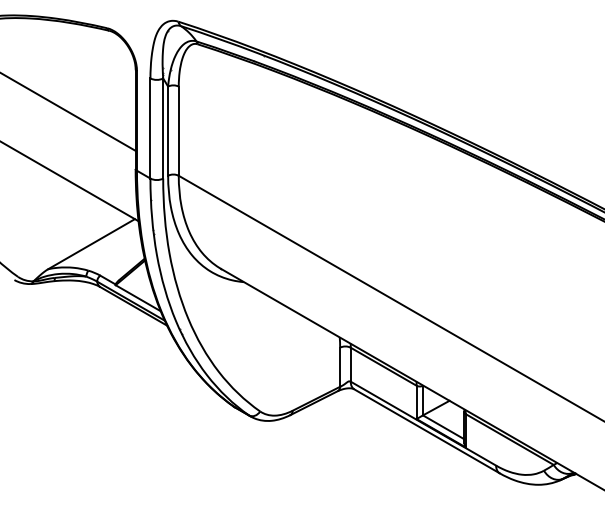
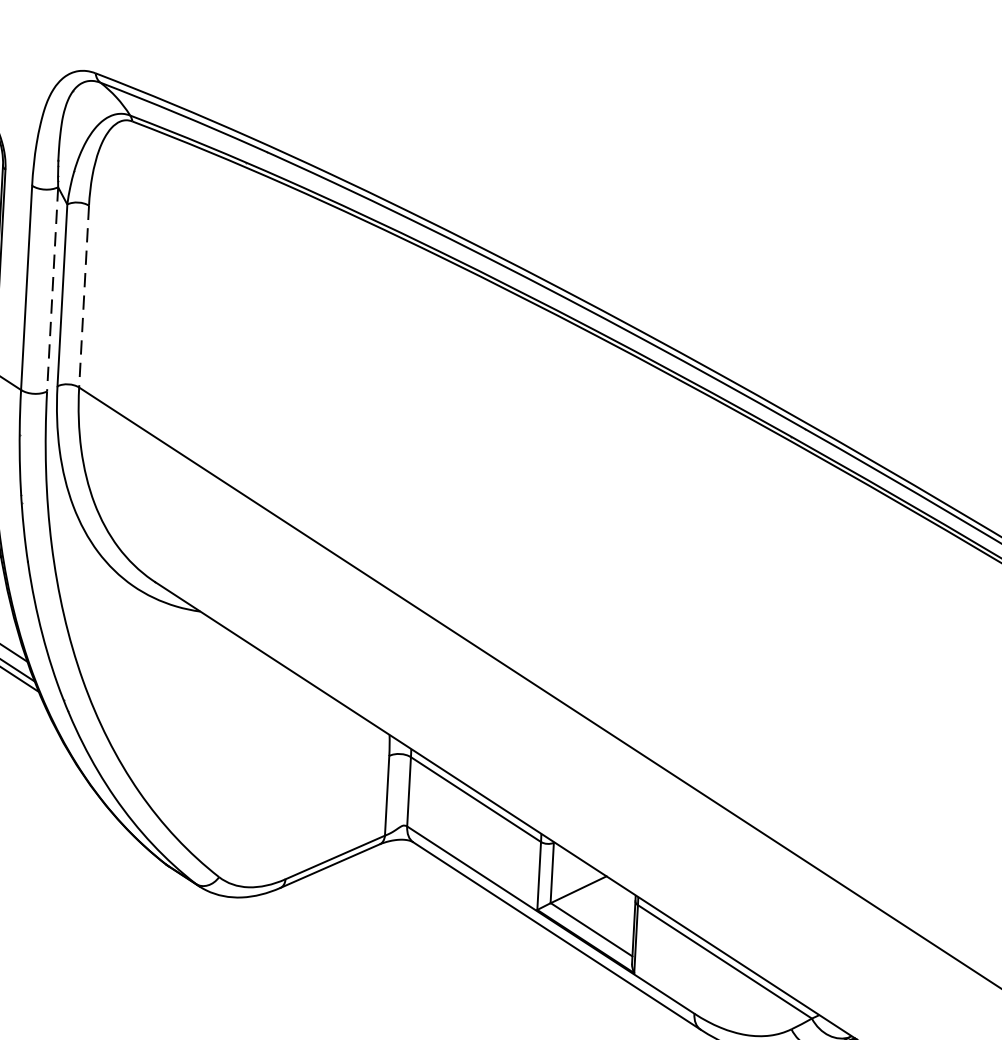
line: (163, 129) -> (53, 291), solid -> dashed
line: (178, 131) -> (83, 297), solid -> dashed

